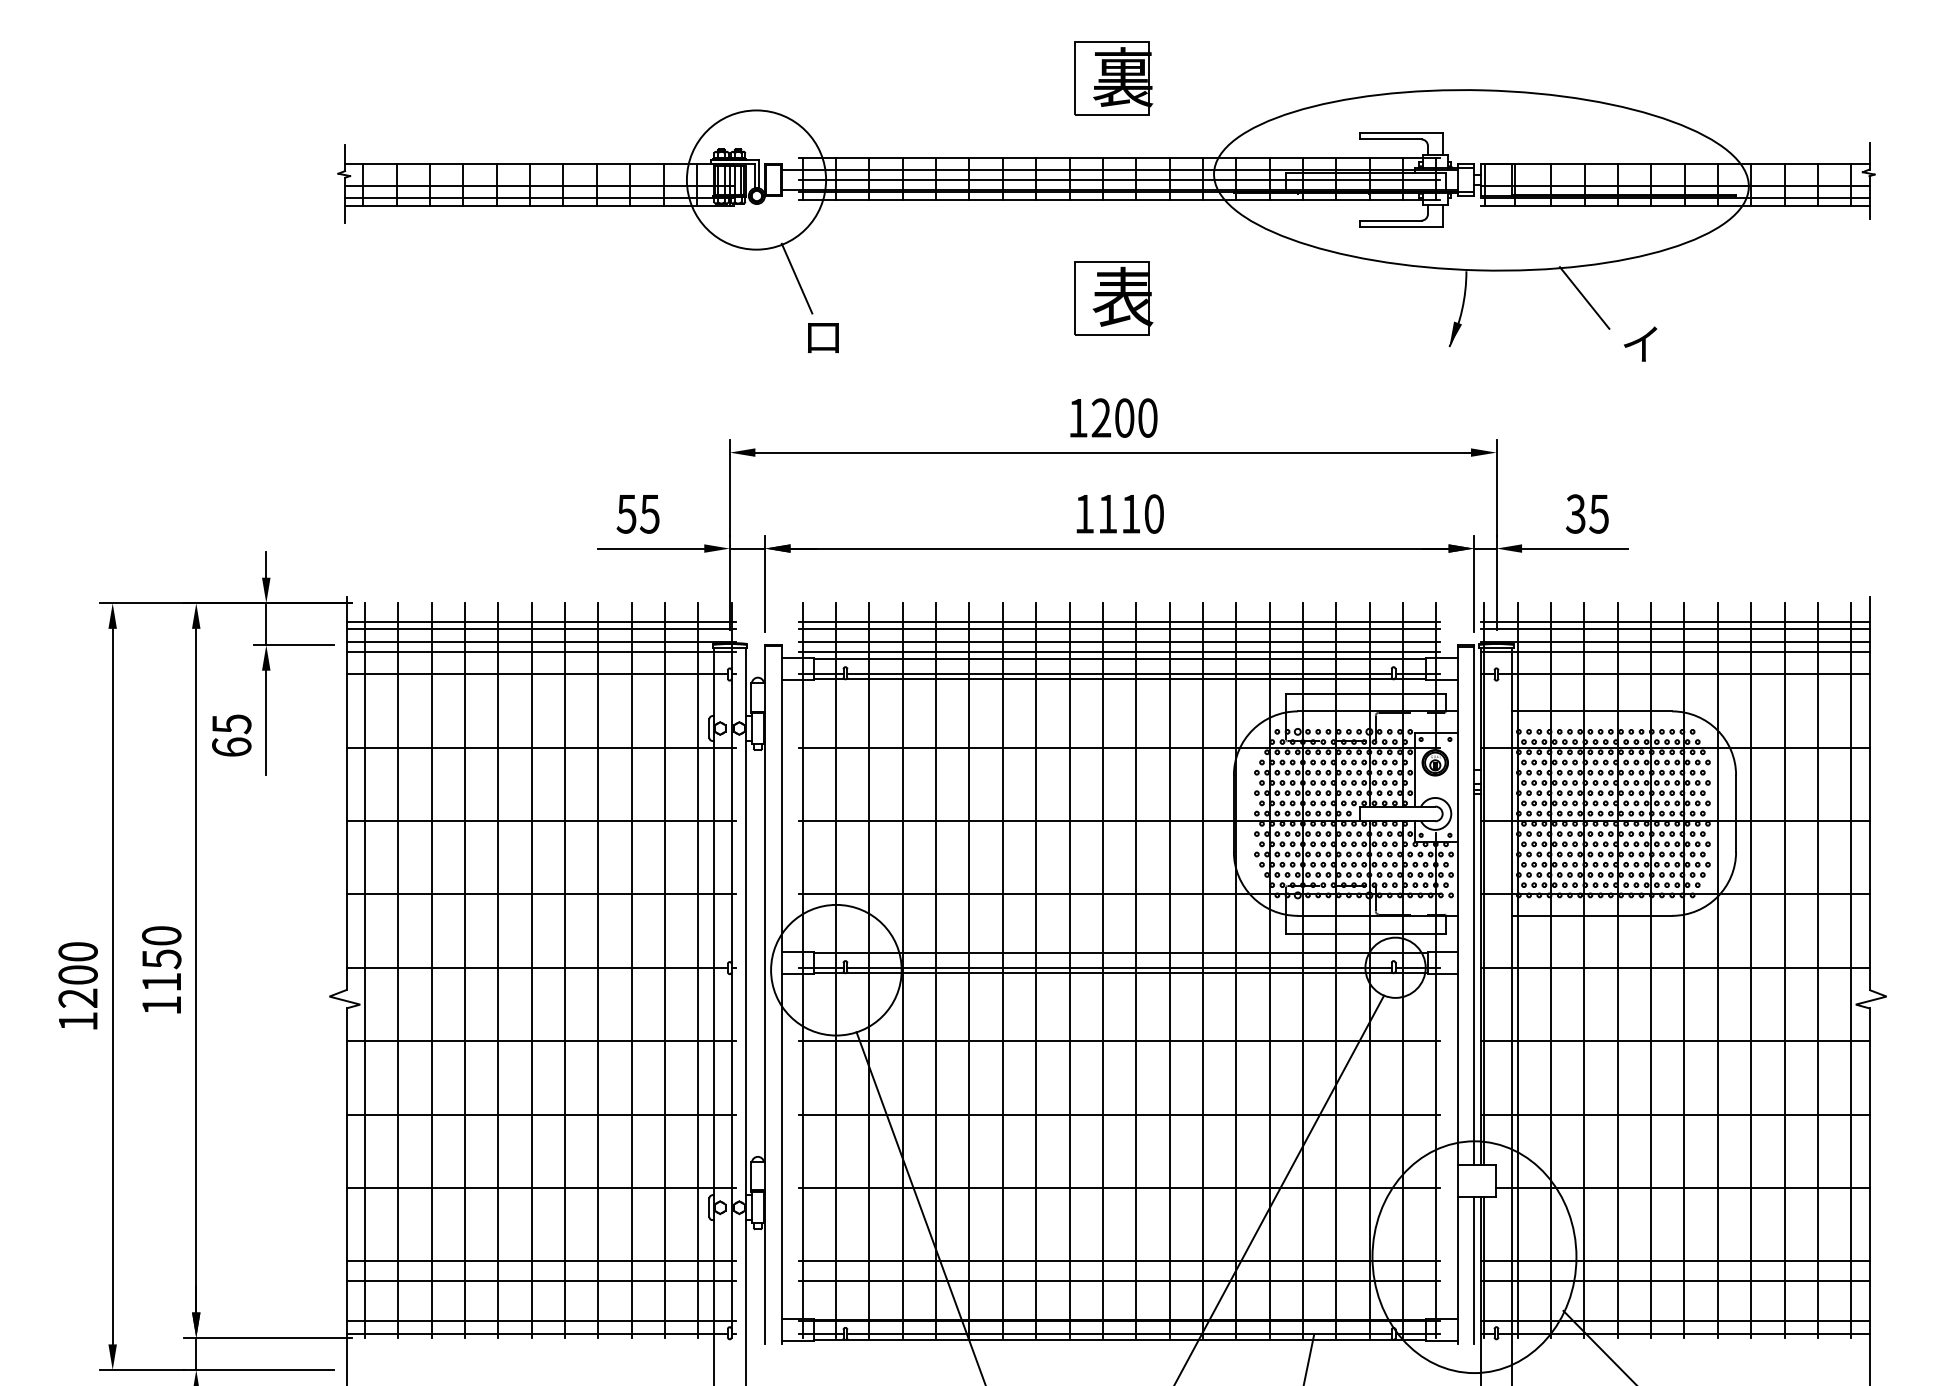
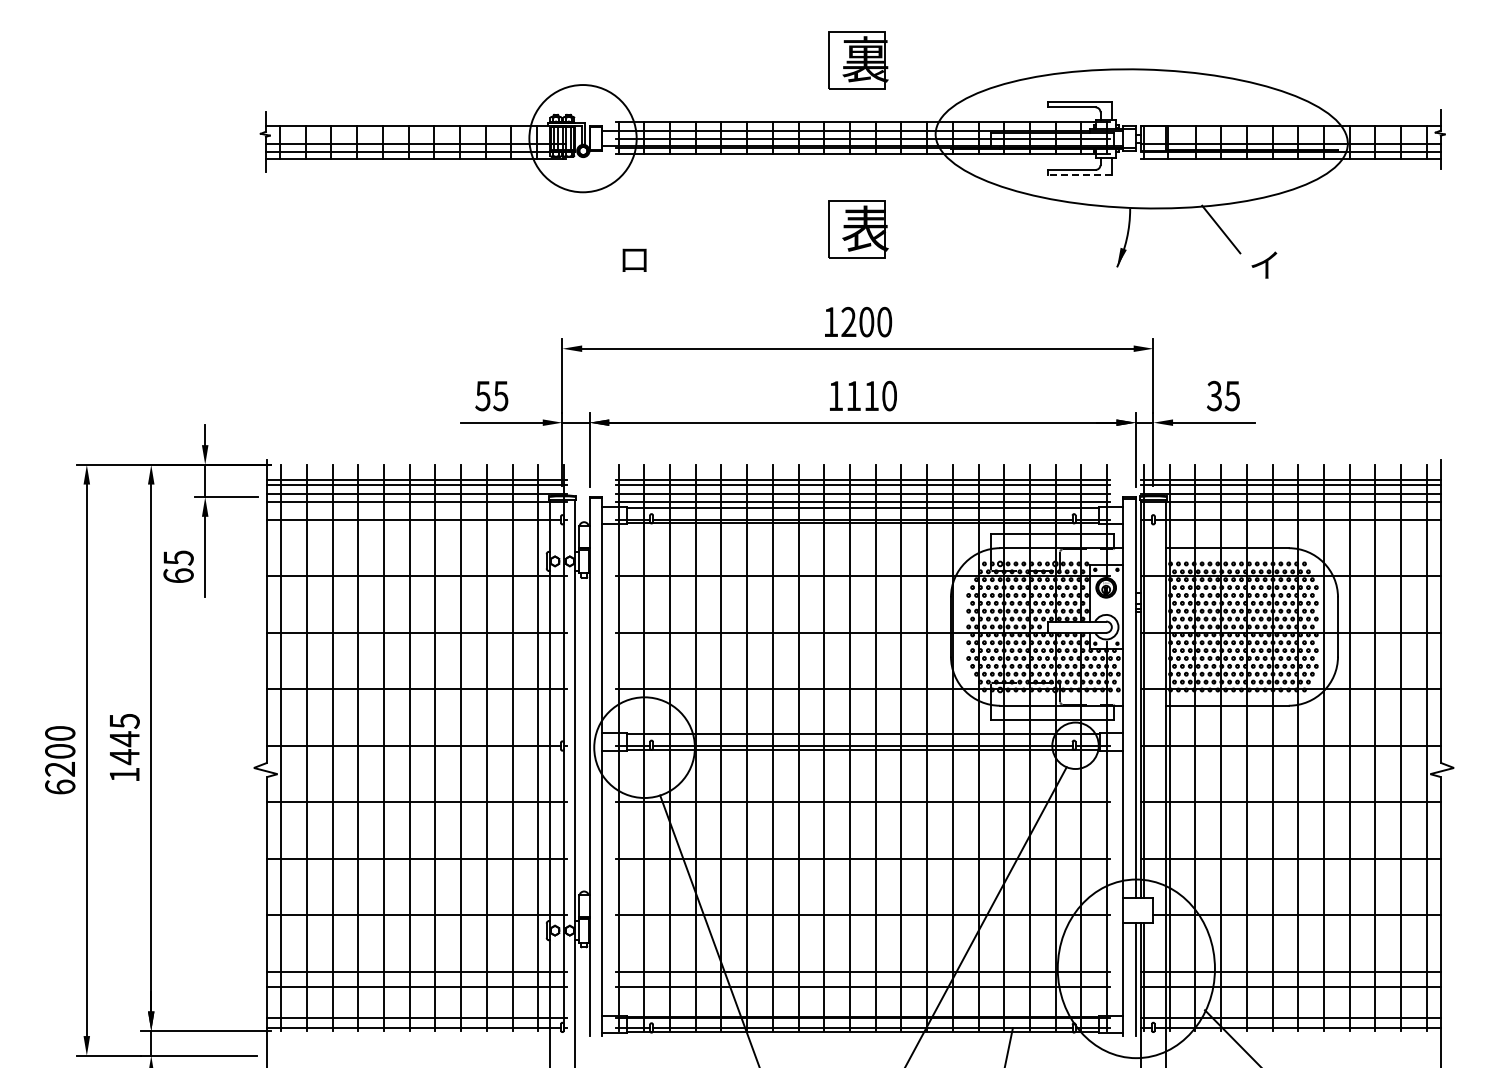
line: (1400, 226) -> (1079, 174), solid -> dashed
line: (797, 278) -> (614, 214), removed
text: (161, 959) -> (124, 739), 1150 -> 1445
text: (78, 1020) -> (60, 786), 1200 -> 6200

